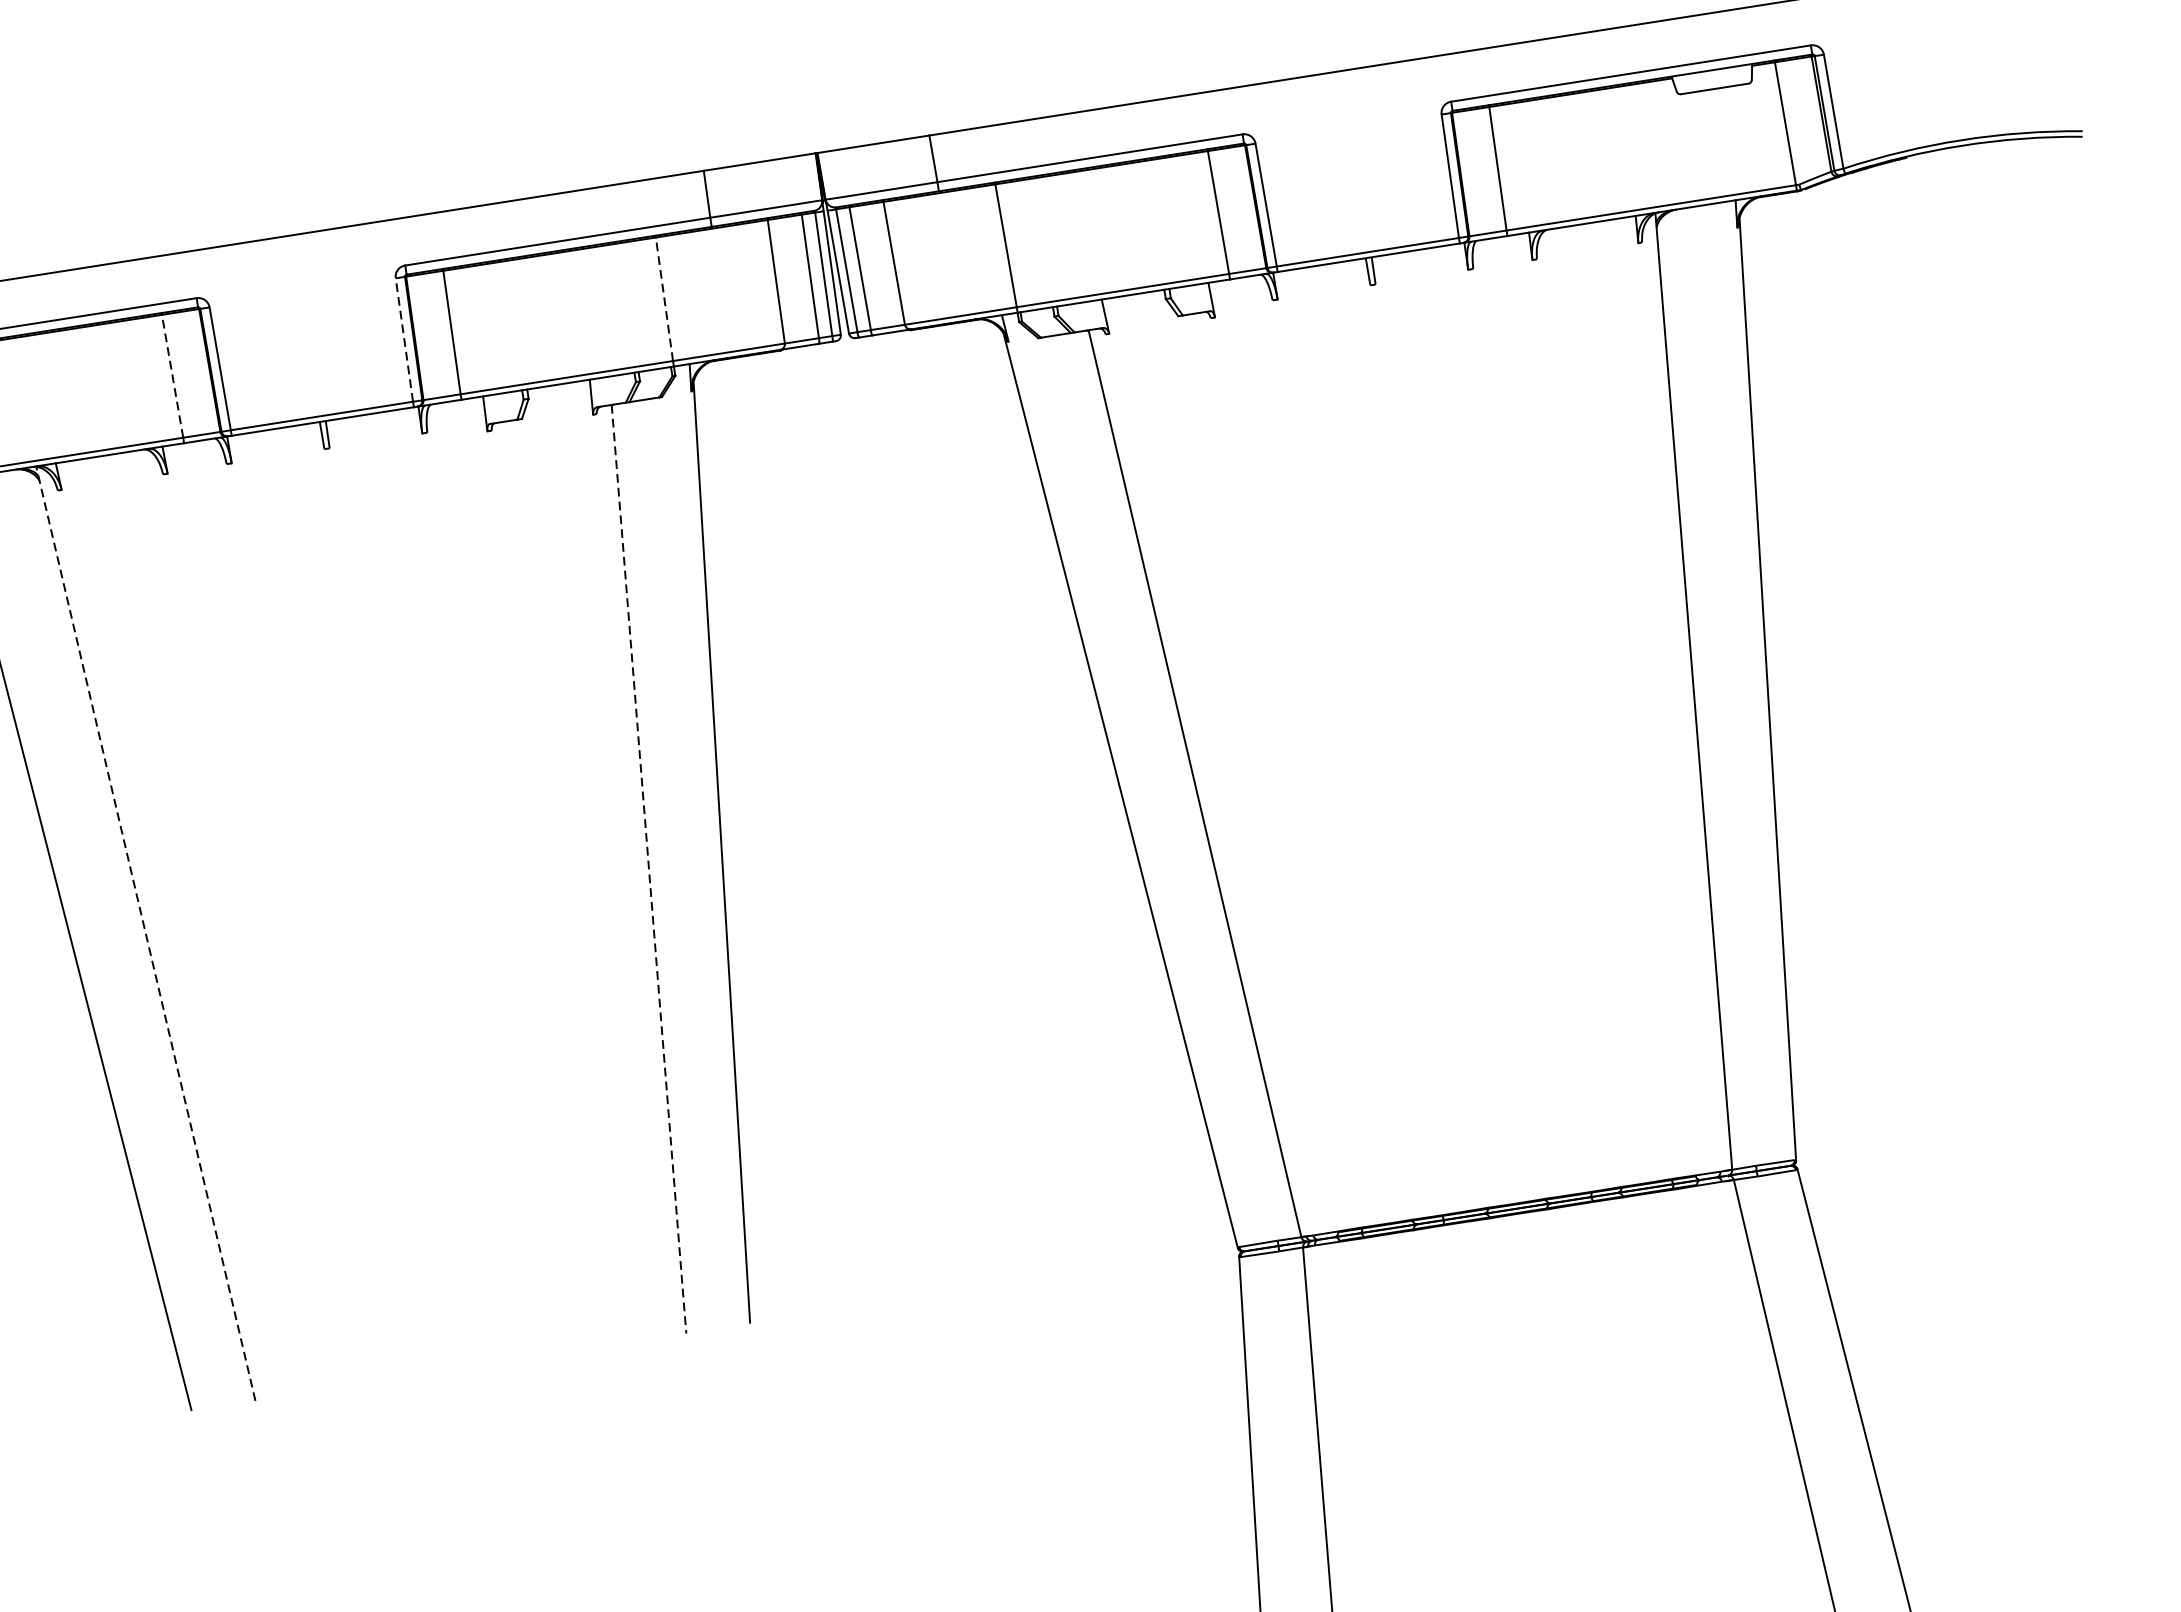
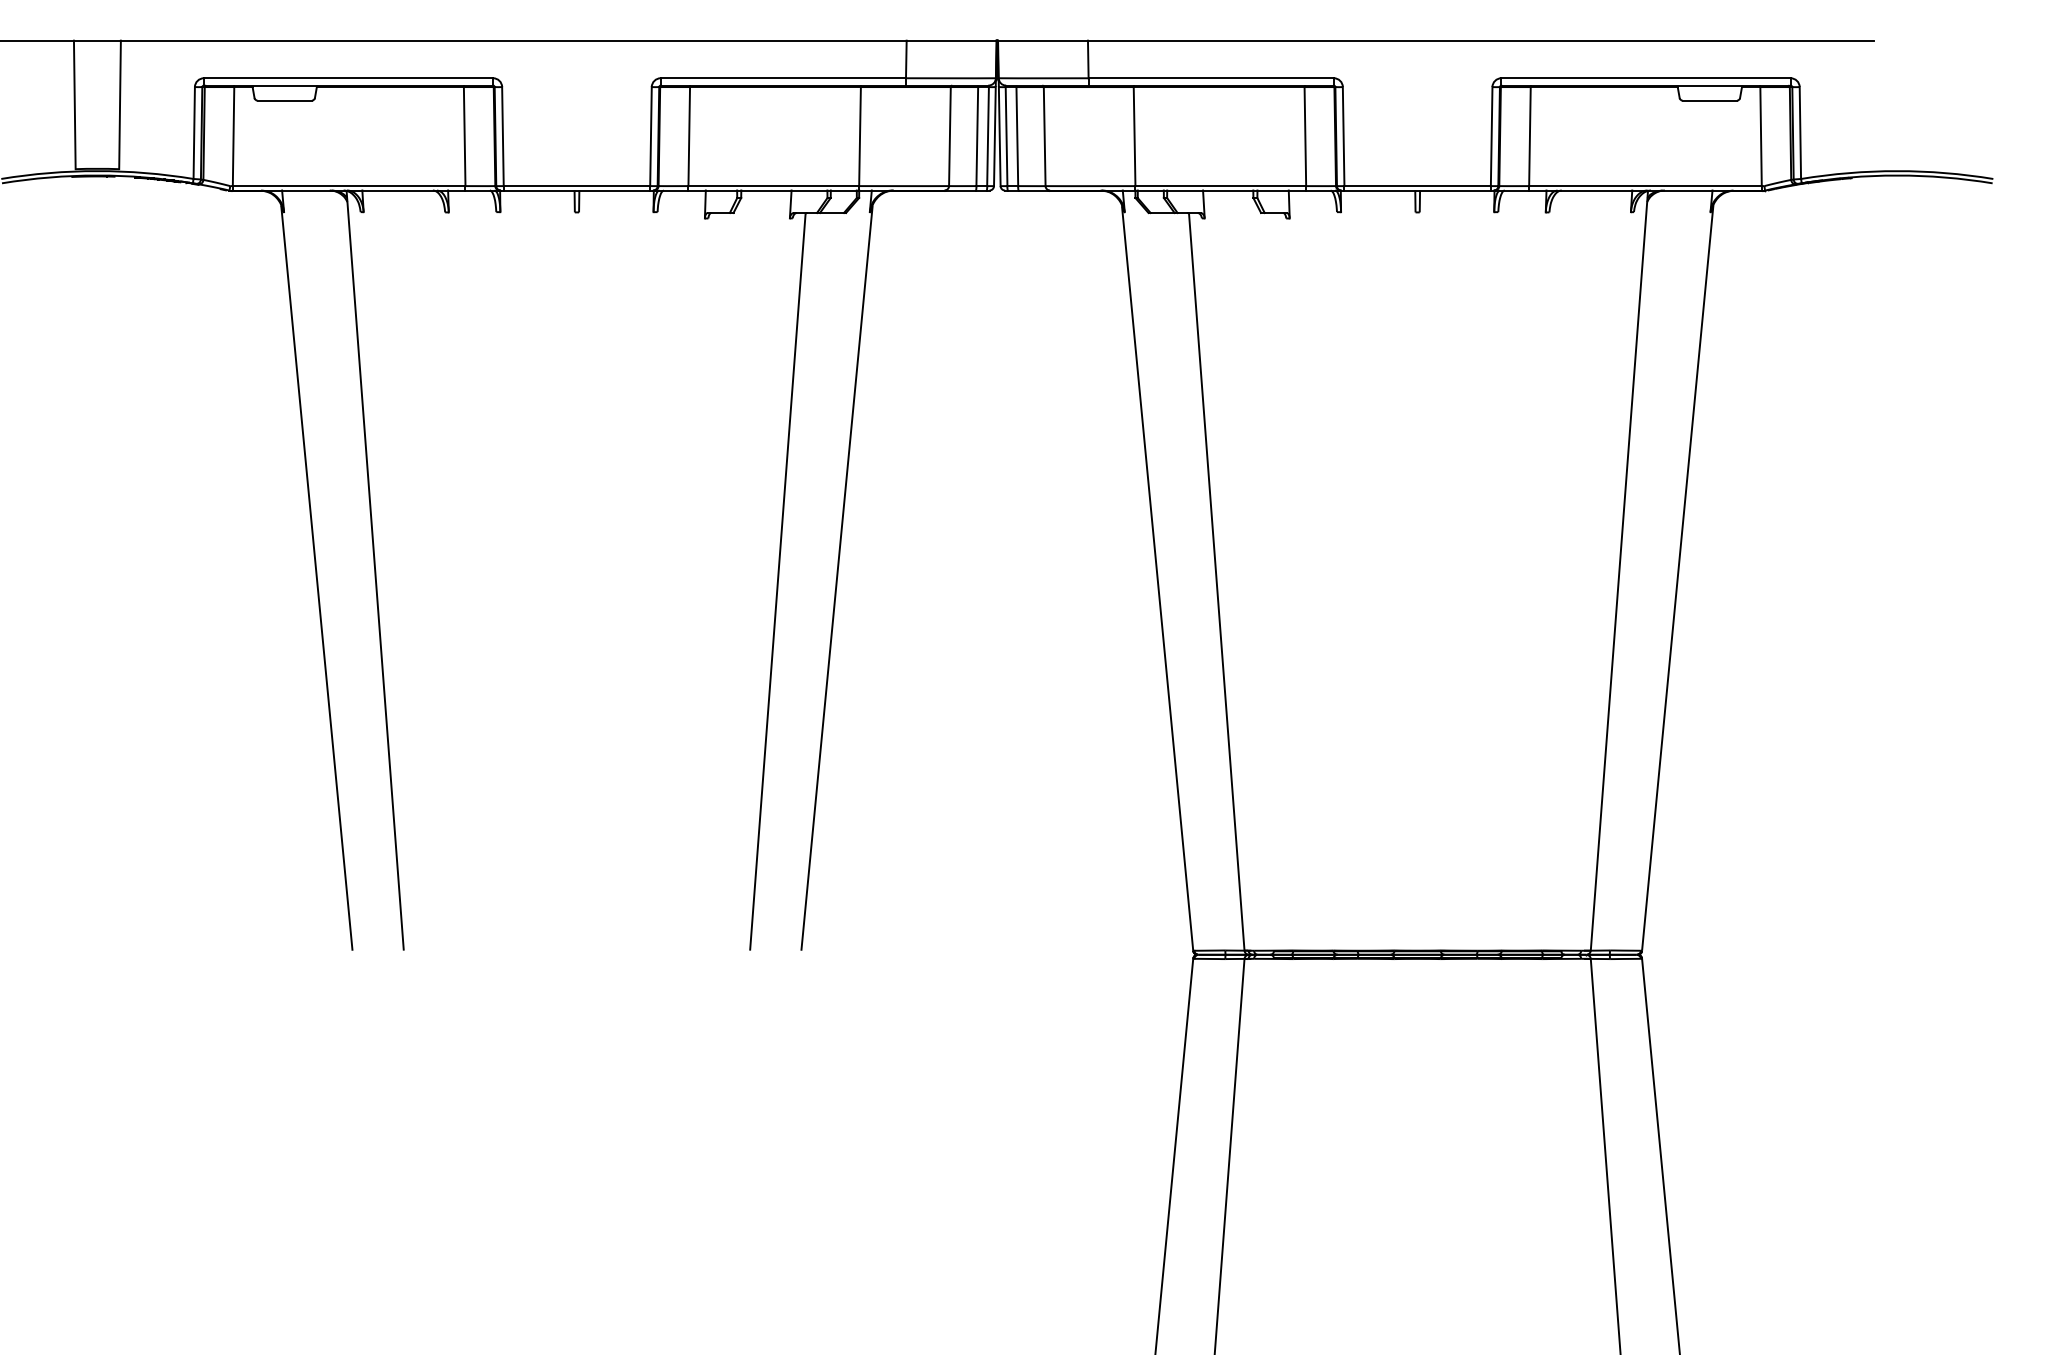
line: (665, 299) -> (860, 136), dashed -> solid
line: (403, 339) -> (650, 136), dashed -> solid
line: (172, 376) -> (464, 136), dashed -> solid
line: (648, 868) -> (777, 581), dashed -> solid
line: (146, 933) -> (375, 570), dashed -> solid

